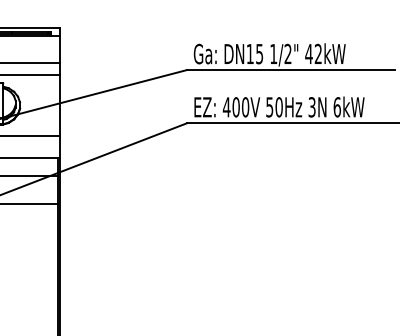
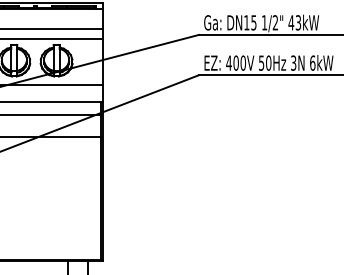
text: (318, 53) -> (298, 22), 42kW -> 43kW

